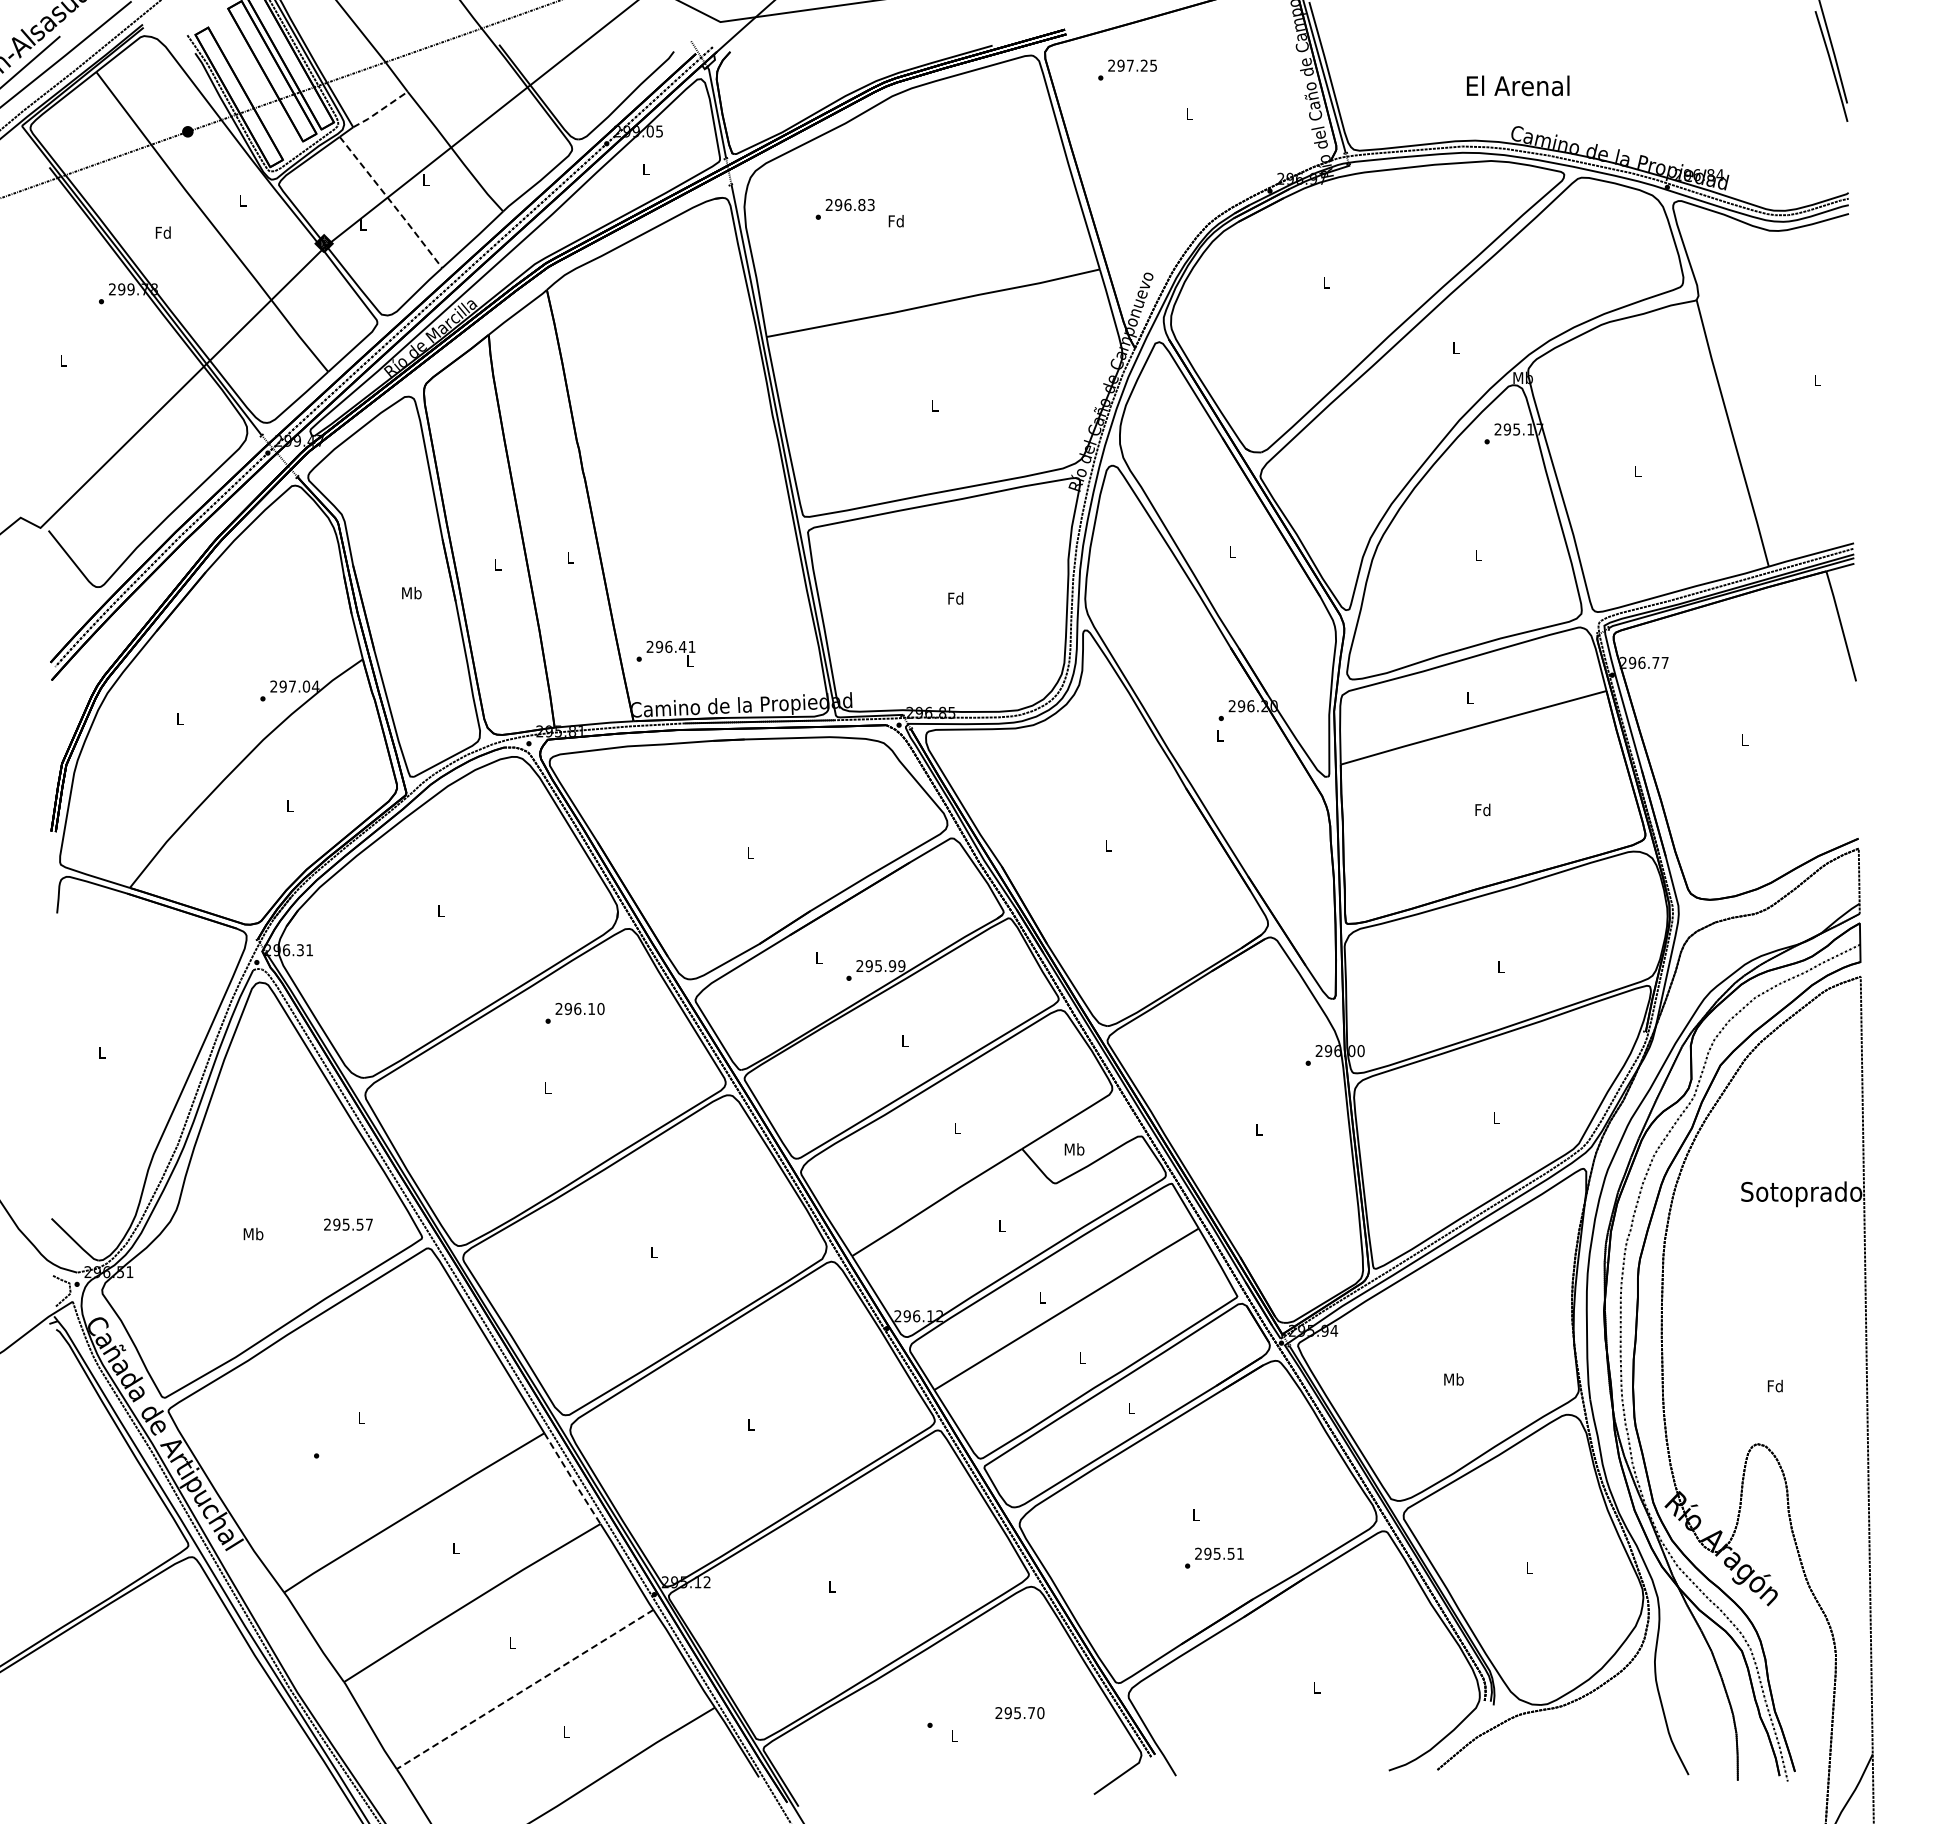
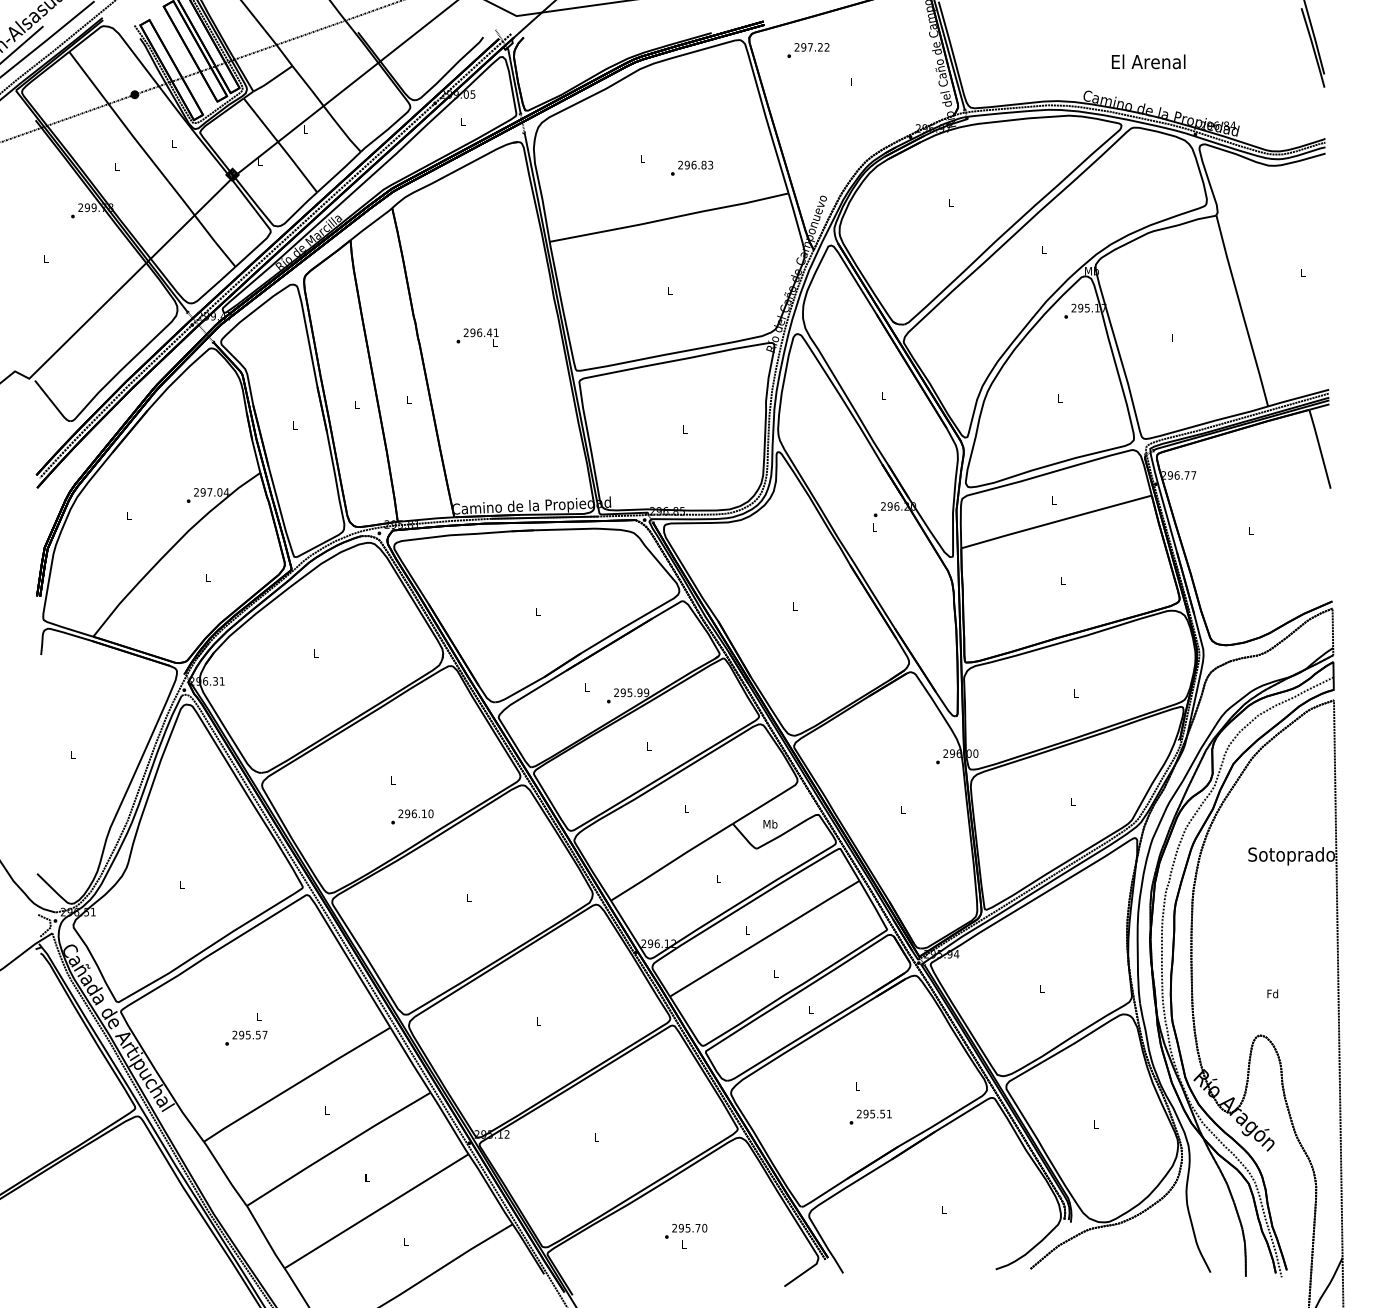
text: (1153, 65) -> (827, 47), 297.25 -> 297.22
text: (1518, 85) -> (1148, 61), moved
line: (380, 110) -> (272, 79), dashed -> solid
line: (391, 203) -> (280, 146), dashed -> solid
text: (844, 209) -> (691, 168), moved
text: (895, 221) -> (642, 159), Fd -> L
text: (162, 232) -> (116, 166), Fd -> L
text: (411, 592) -> (295, 424), Mb -> L
text: (955, 598) -> (685, 429), Fd -> L
text: (665, 653) -> (477, 337), moved
text: (1482, 809) -> (1062, 580), Fd -> L
text: (574, 1012) -> (412, 816), moved
text: (348, 1224) -> (250, 1034), moved
text: (253, 1233) -> (181, 884), Mb -> L
text: (1453, 1379) -> (1042, 989), Mb -> L
line: (572, 1479) -> (410, 1060), dashed -> solid
line: (524, 1689) -> (376, 1211), dashed -> solid
text: (1019, 1713) -> (689, 1228), moved

